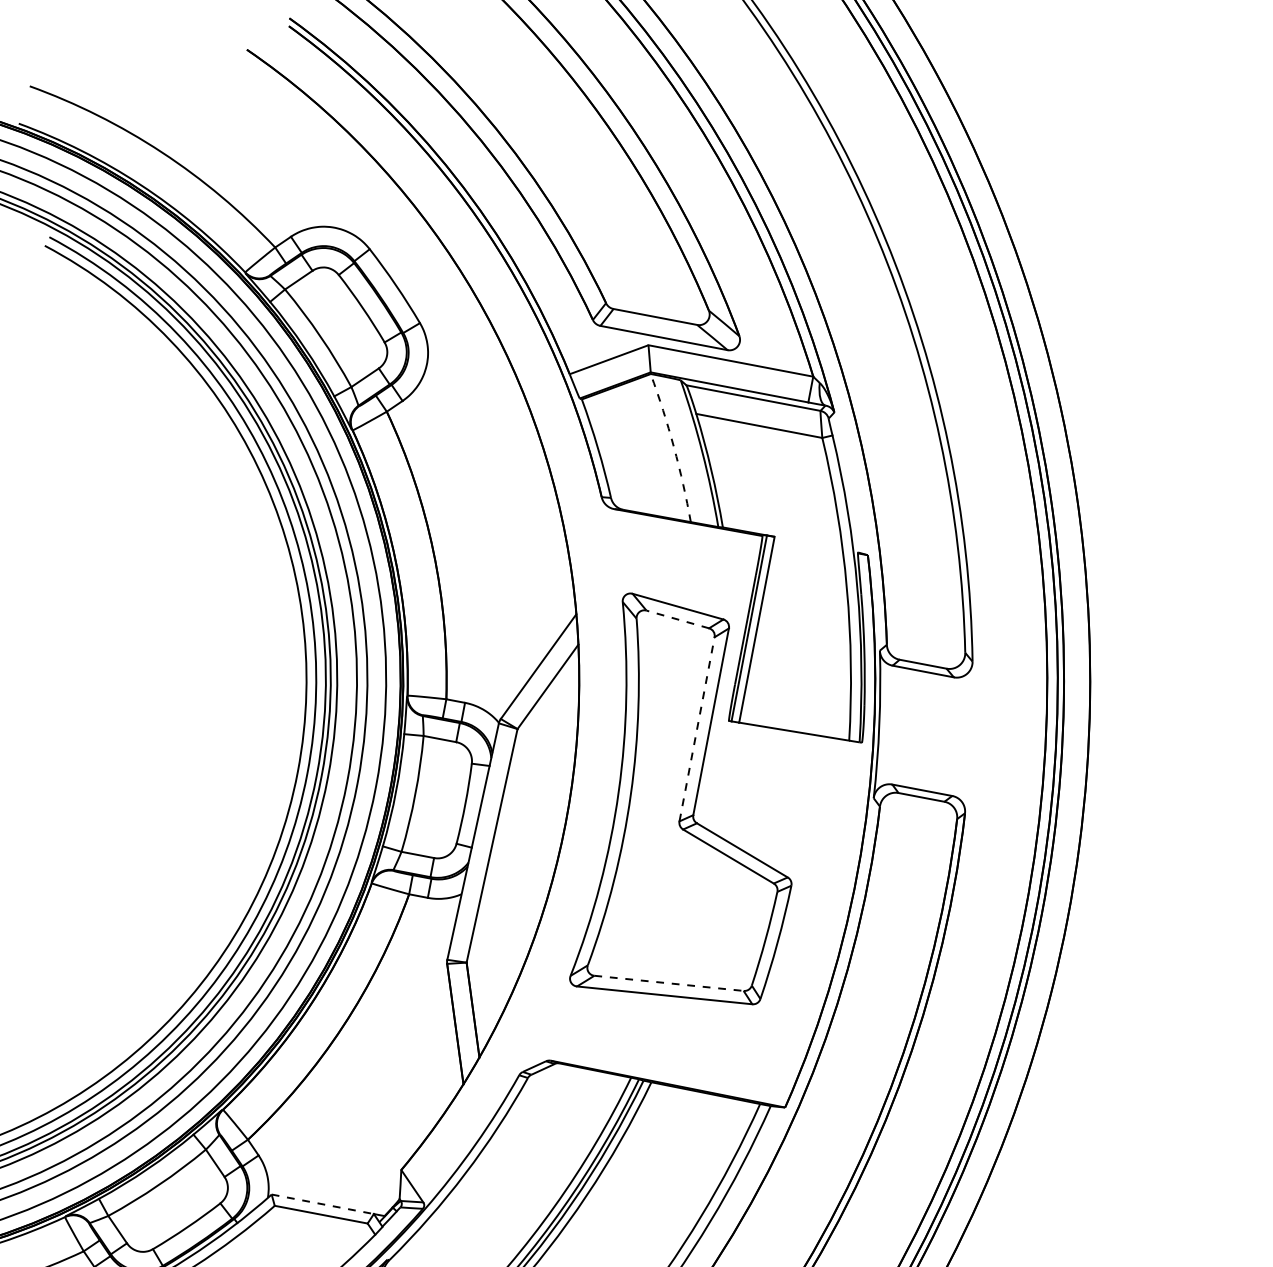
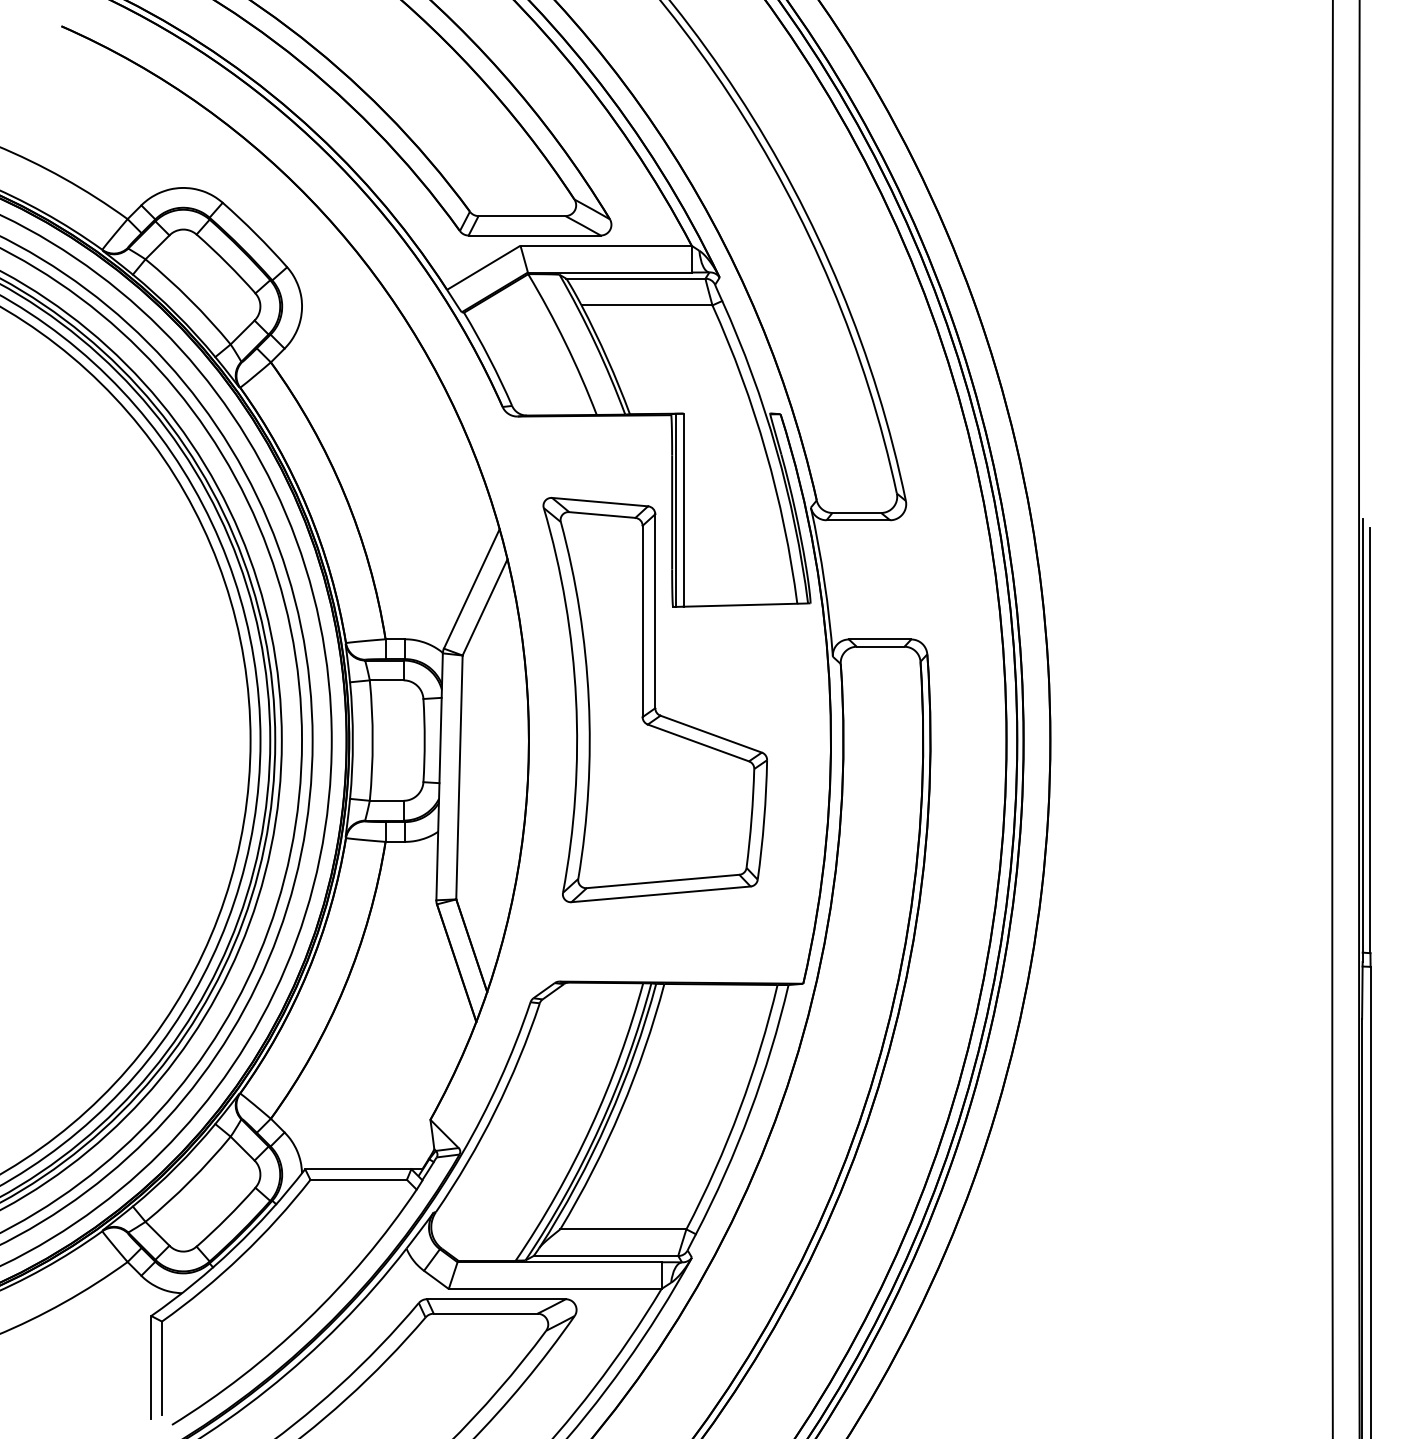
arc: (673, 447) -> (565, 343), dashed -> solid
line: (677, 618) -> (601, 514), dashed -> solid
line: (696, 729) -> (642, 621), dashed -> solid
line: (669, 983) -> (663, 881), dashed -> solid
line: (322, 1204) -> (358, 1169), dashed -> solid

